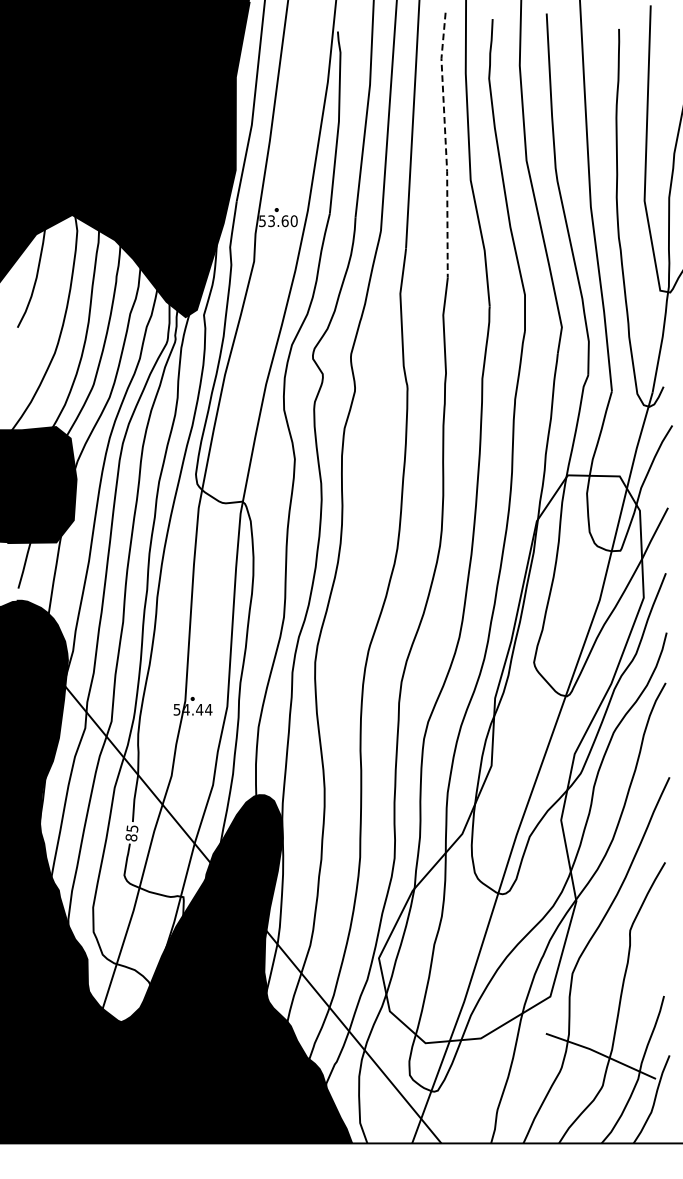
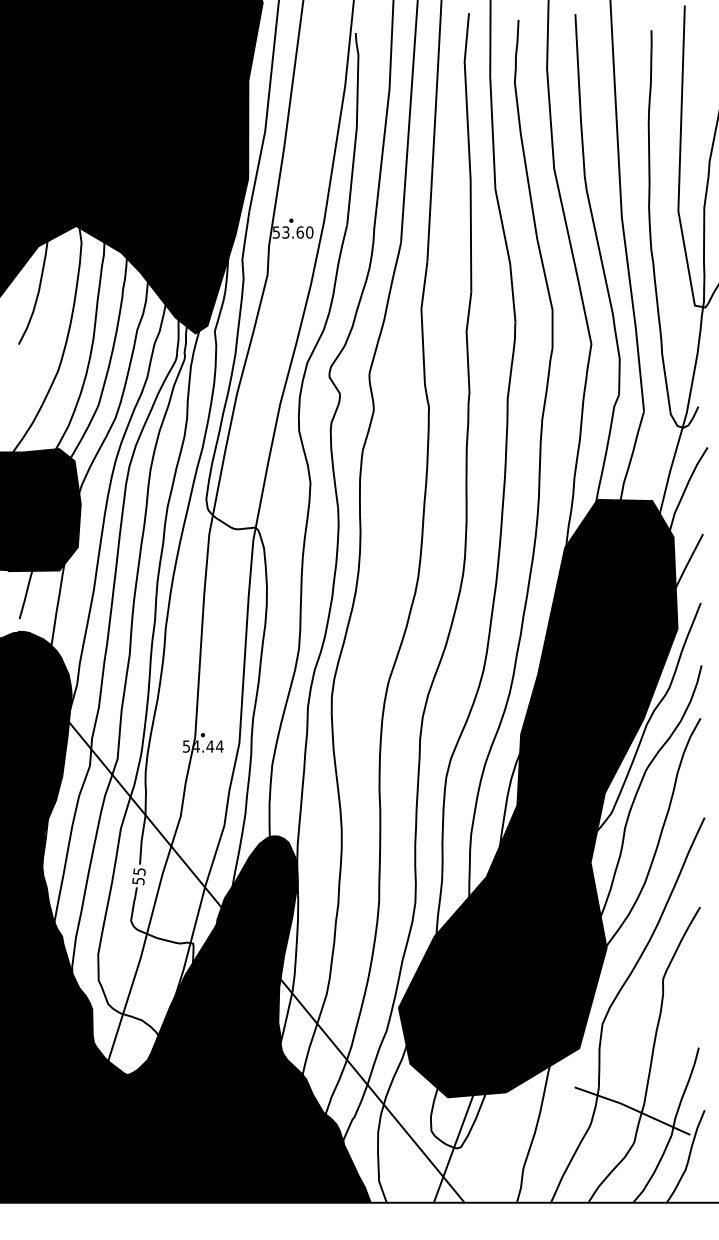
line: (446, 145) -> (469, 152), dashed -> solid
fill: (510, 759) -> (537, 798), added
text: (131, 838) -> (138, 881), 85 -> 55

